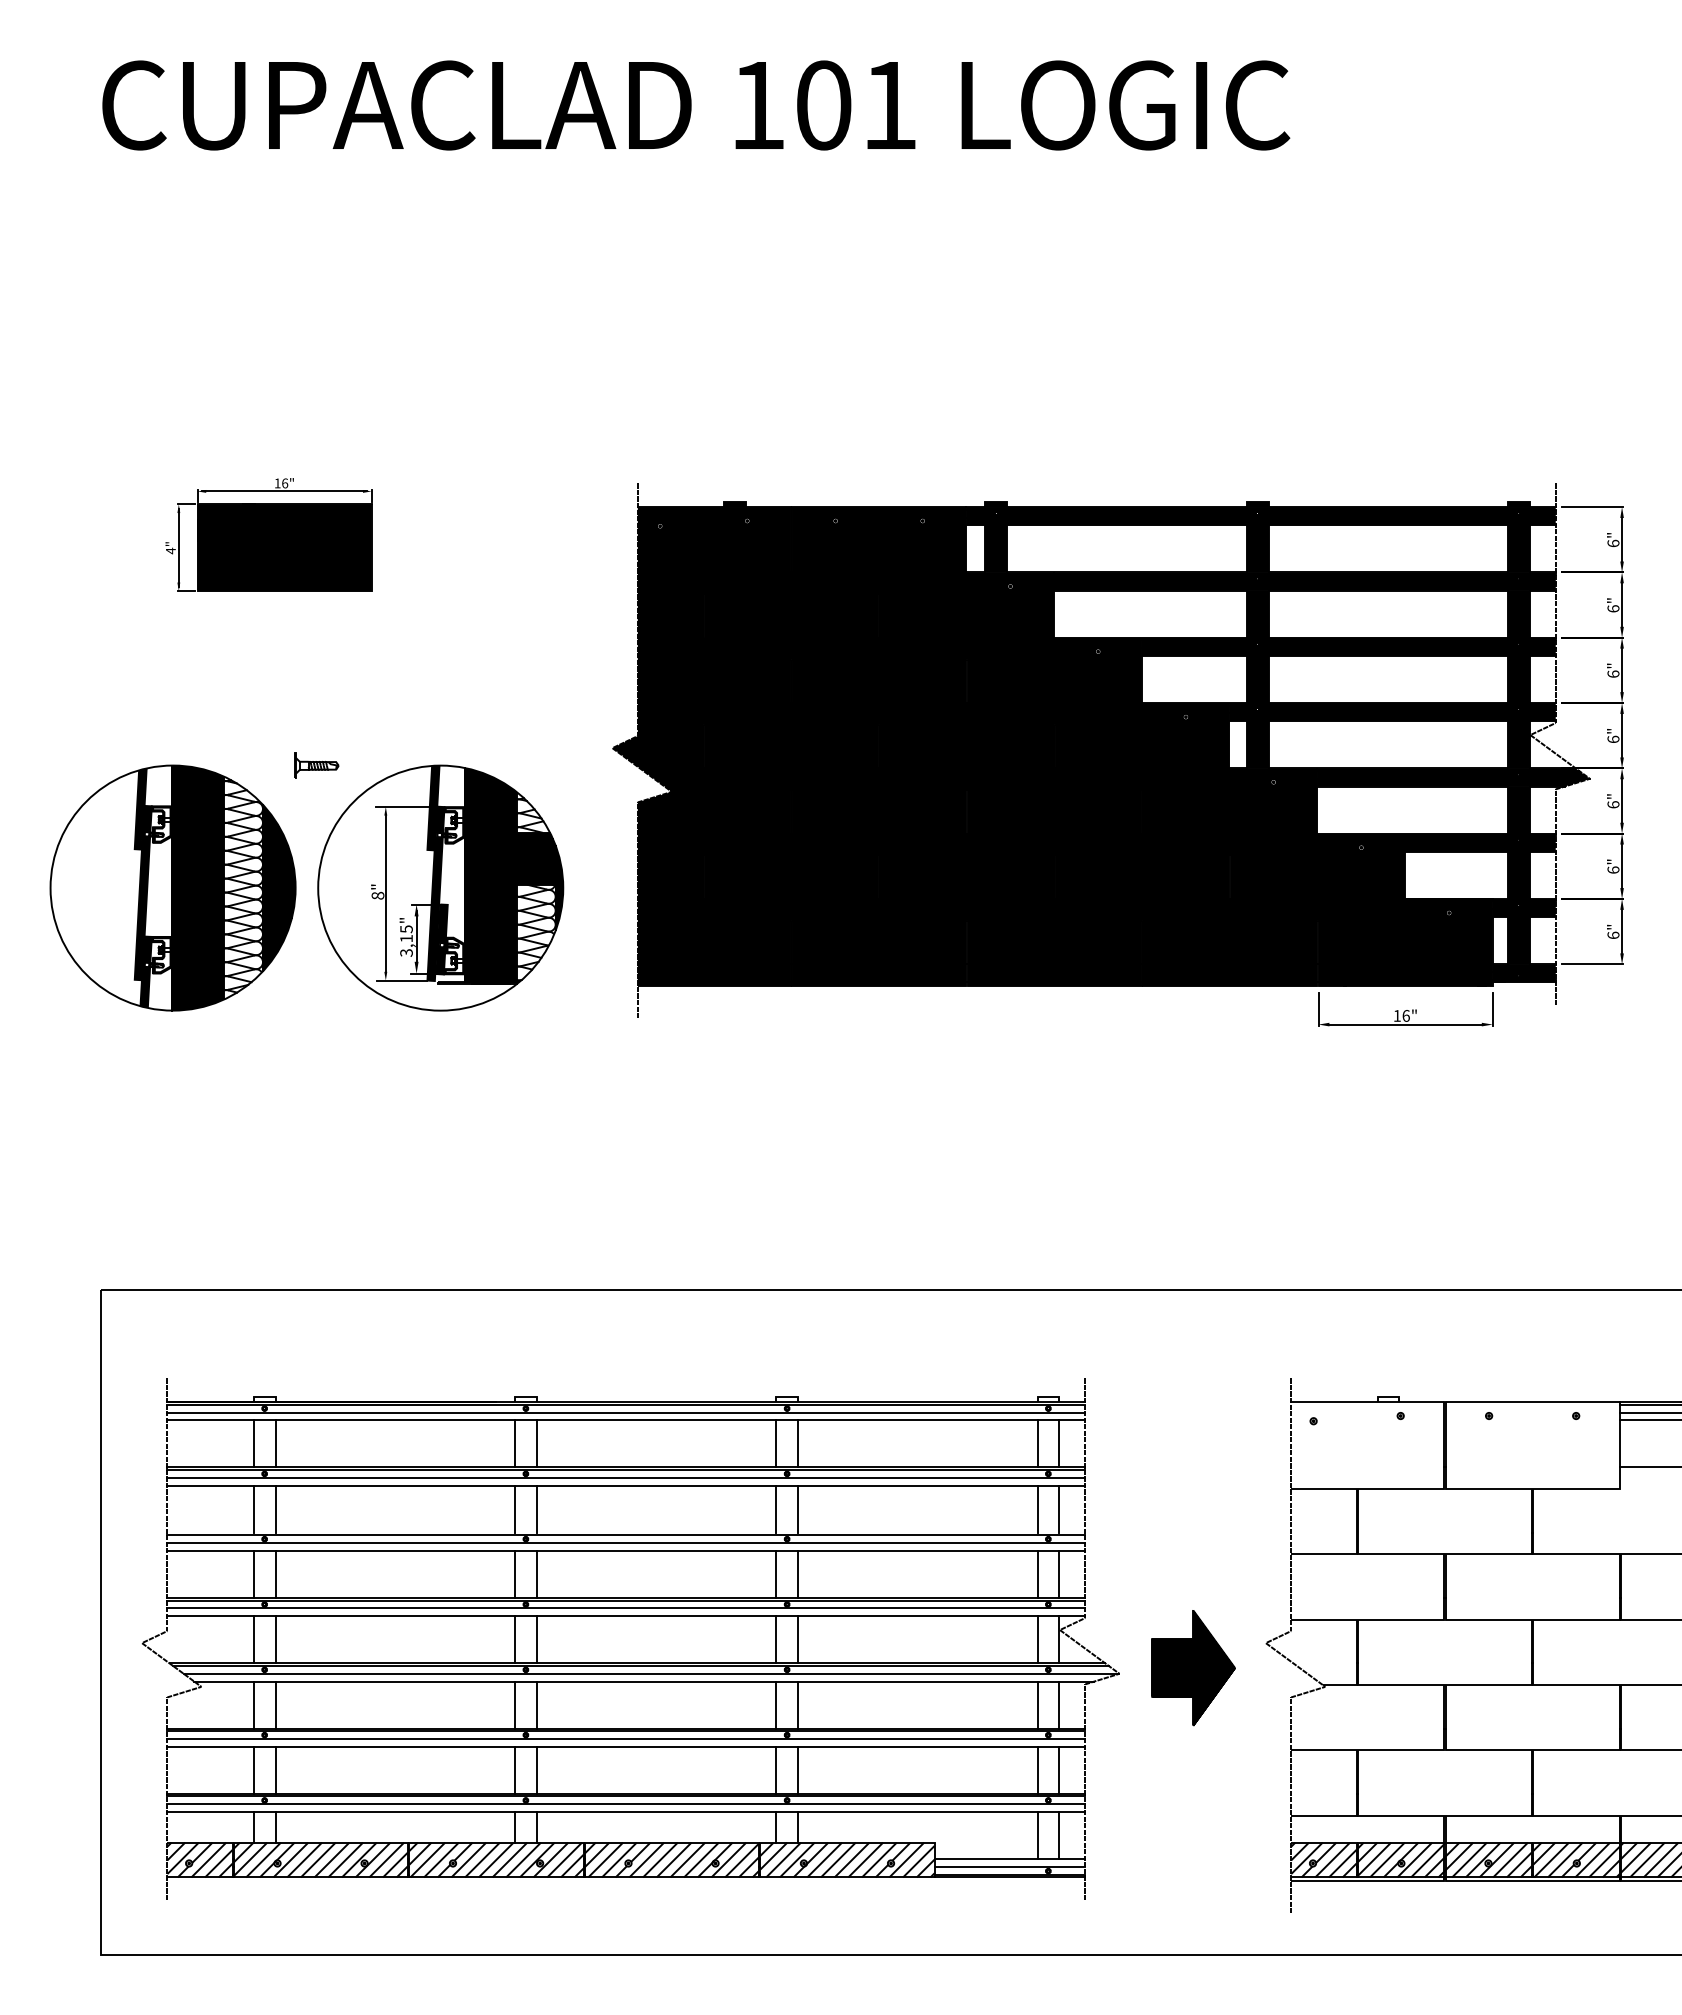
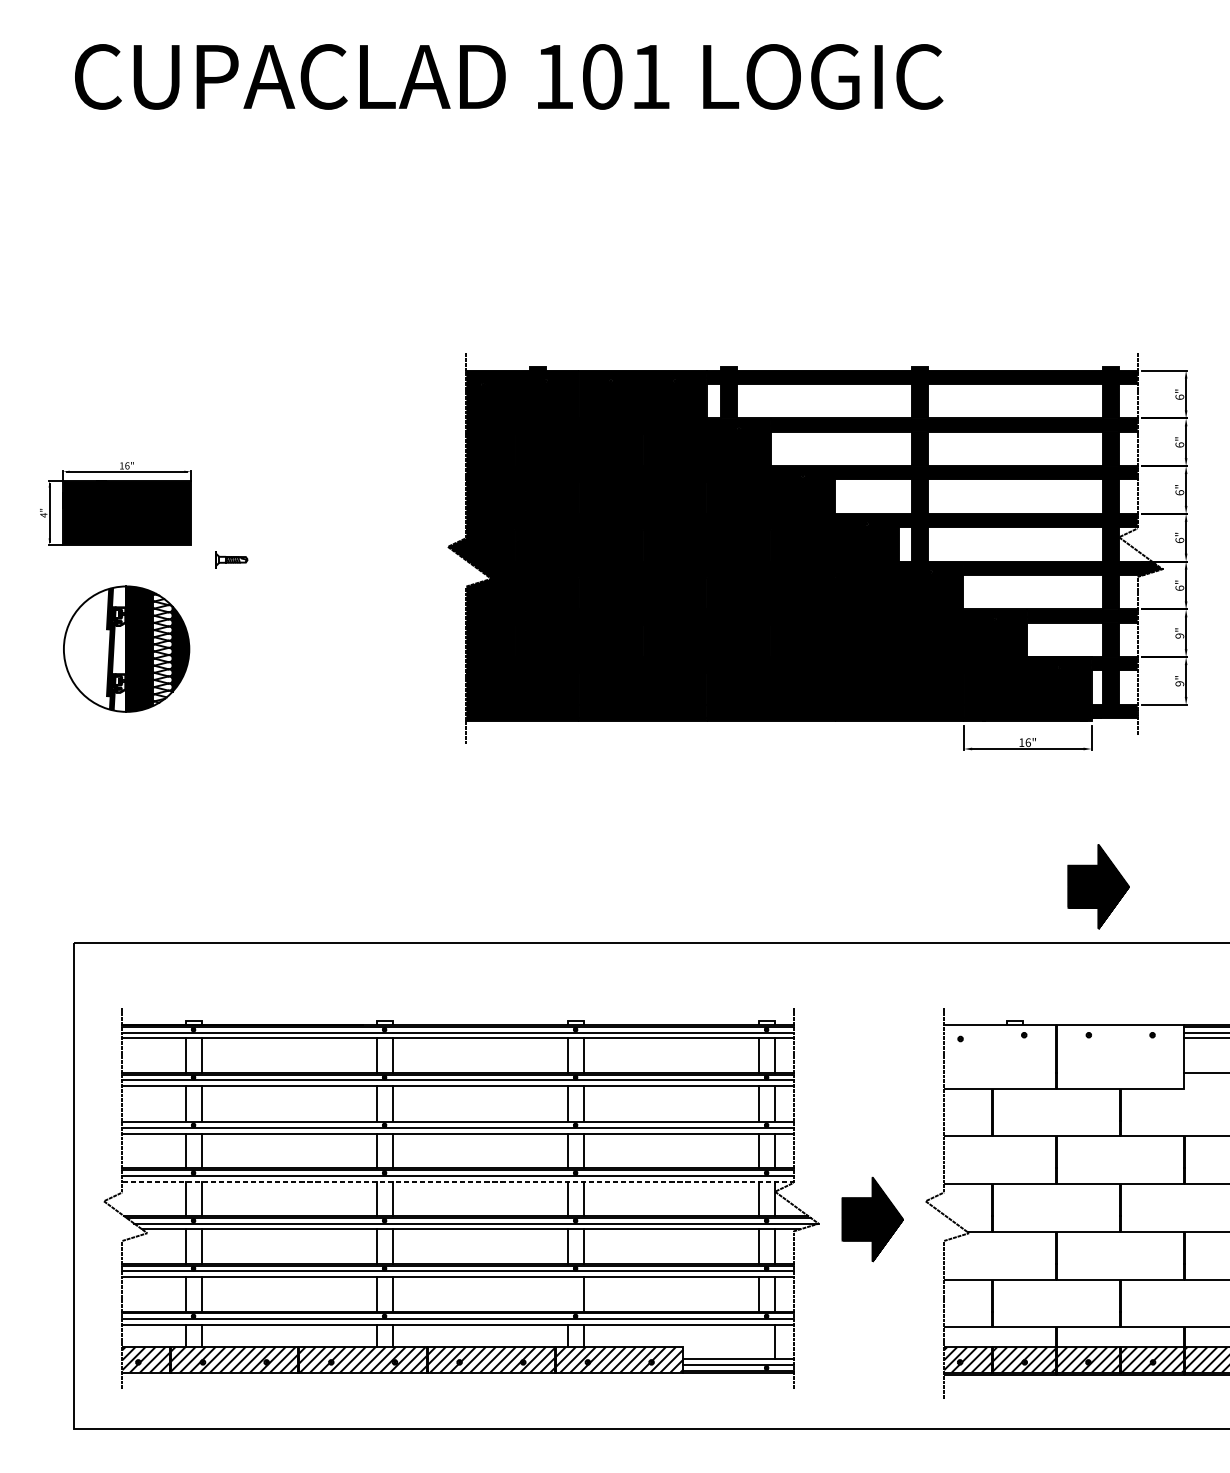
part: (268, 534) -> (115, 503), moved
text: (1613, 869) -> (1179, 635), 6" -> 9"
part: (172, 887) -> (126, 648), size x0.7
part: (440, 887) -> (322, 648), removed
text: (1613, 935) -> (1179, 683), 6" -> 9"
part: (1502, 1213) -> (1098, 887), added
line: (626, 1616) -> (458, 1181), solid -> dashed
line: (776, 1769) -> (567, 1293), removed
line: (1037, 1835) -> (758, 1341), removed

